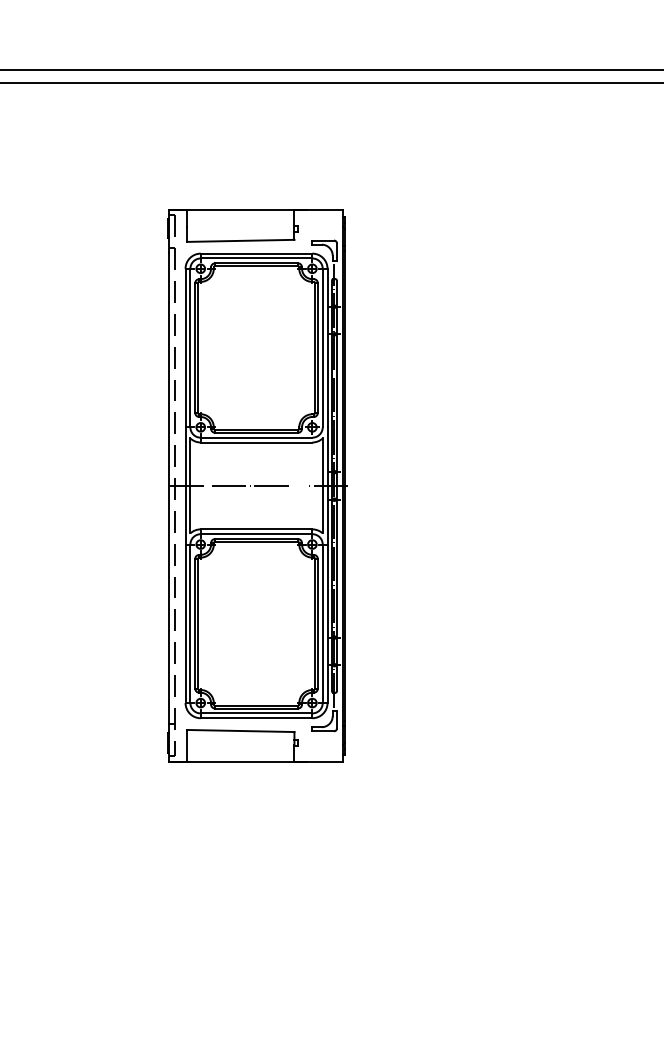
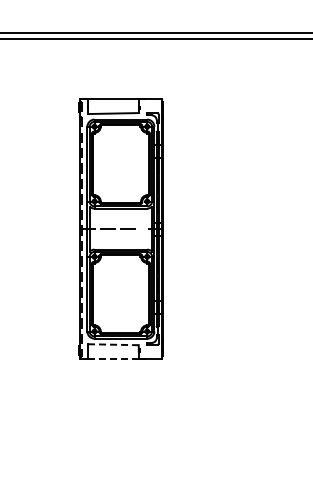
line: (240, 730) -> (113, 344), solid -> dashed
line: (240, 762) -> (113, 359), solid -> dashed

